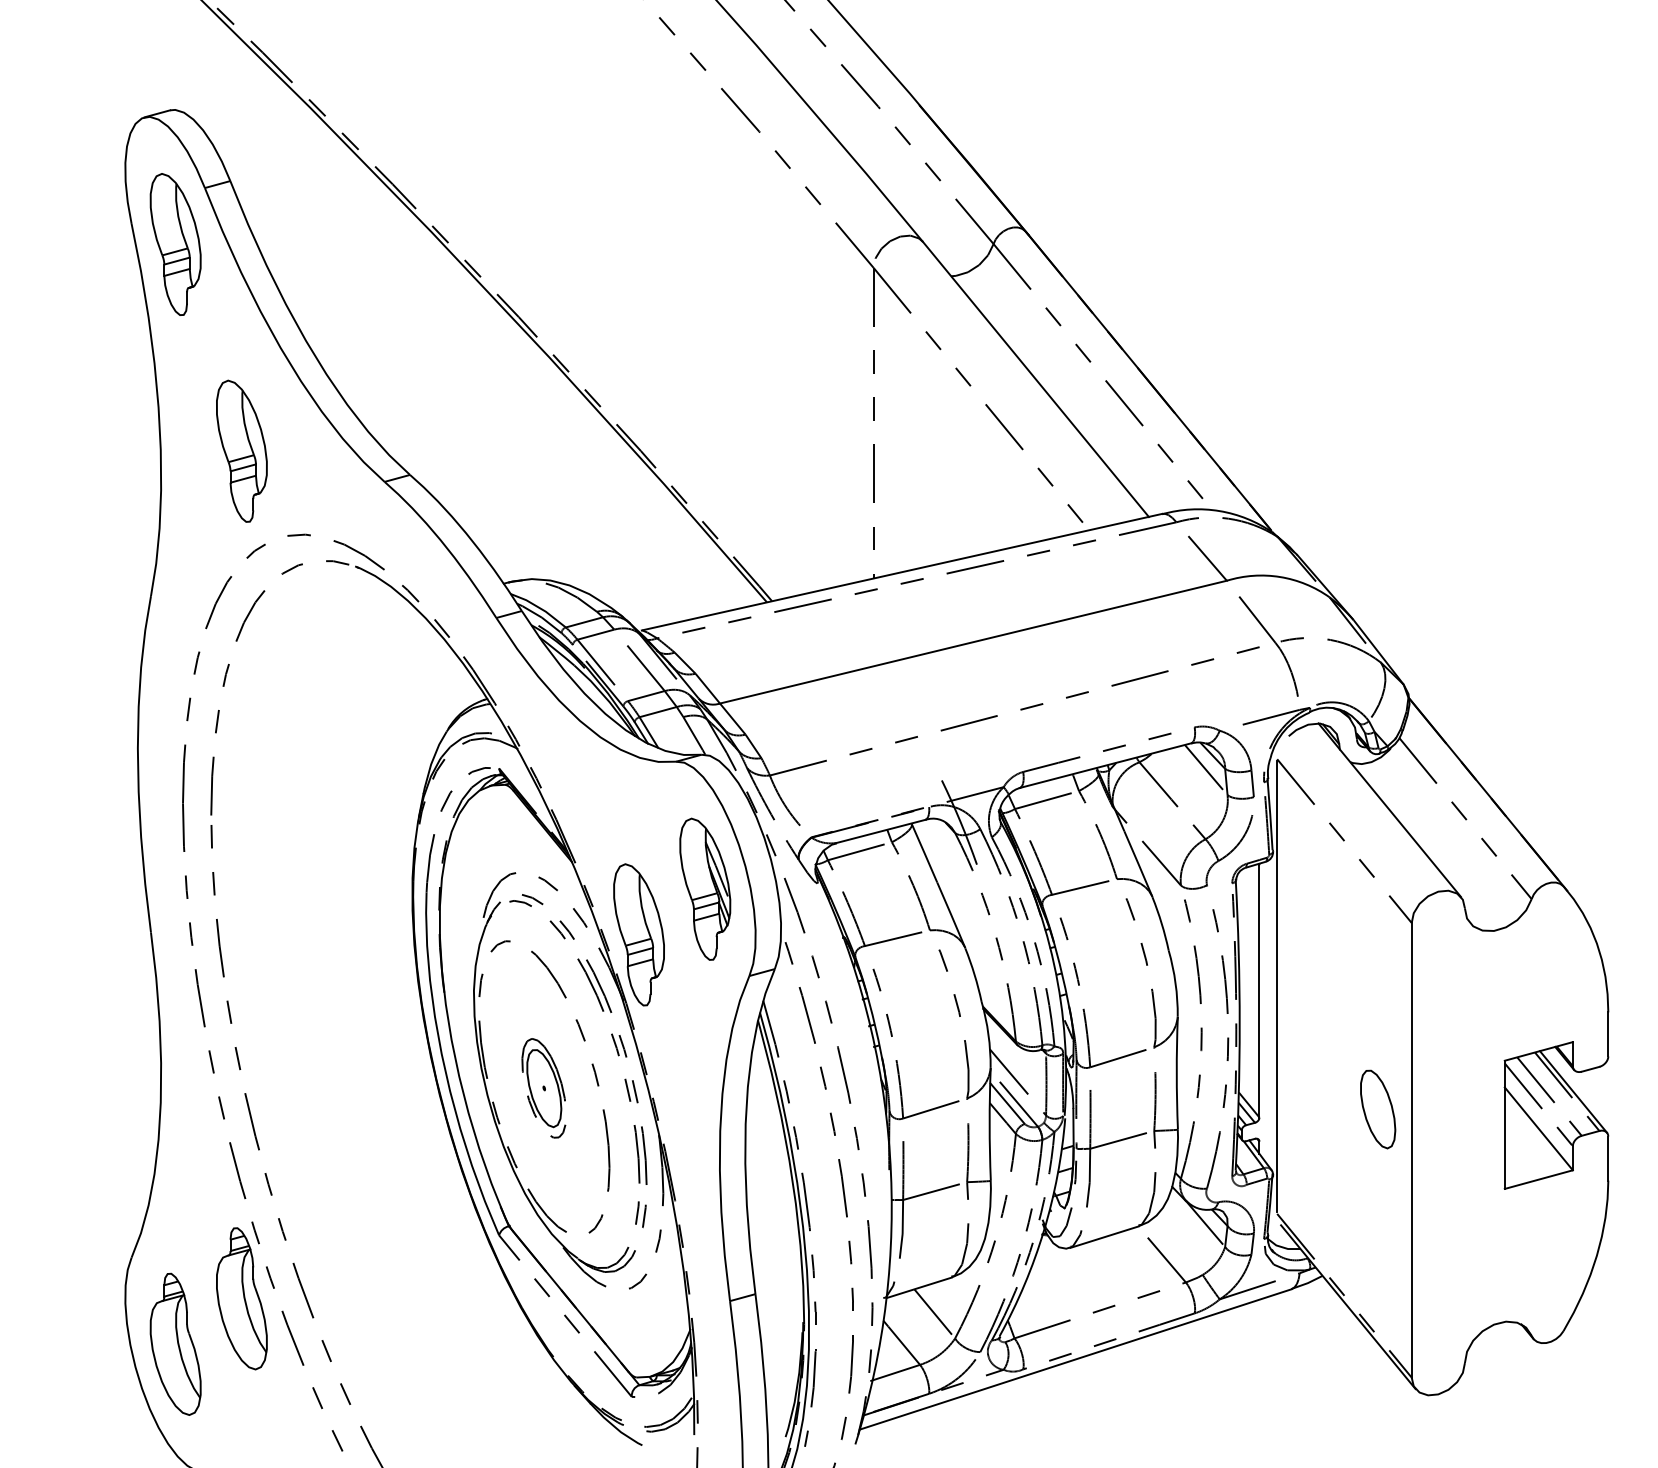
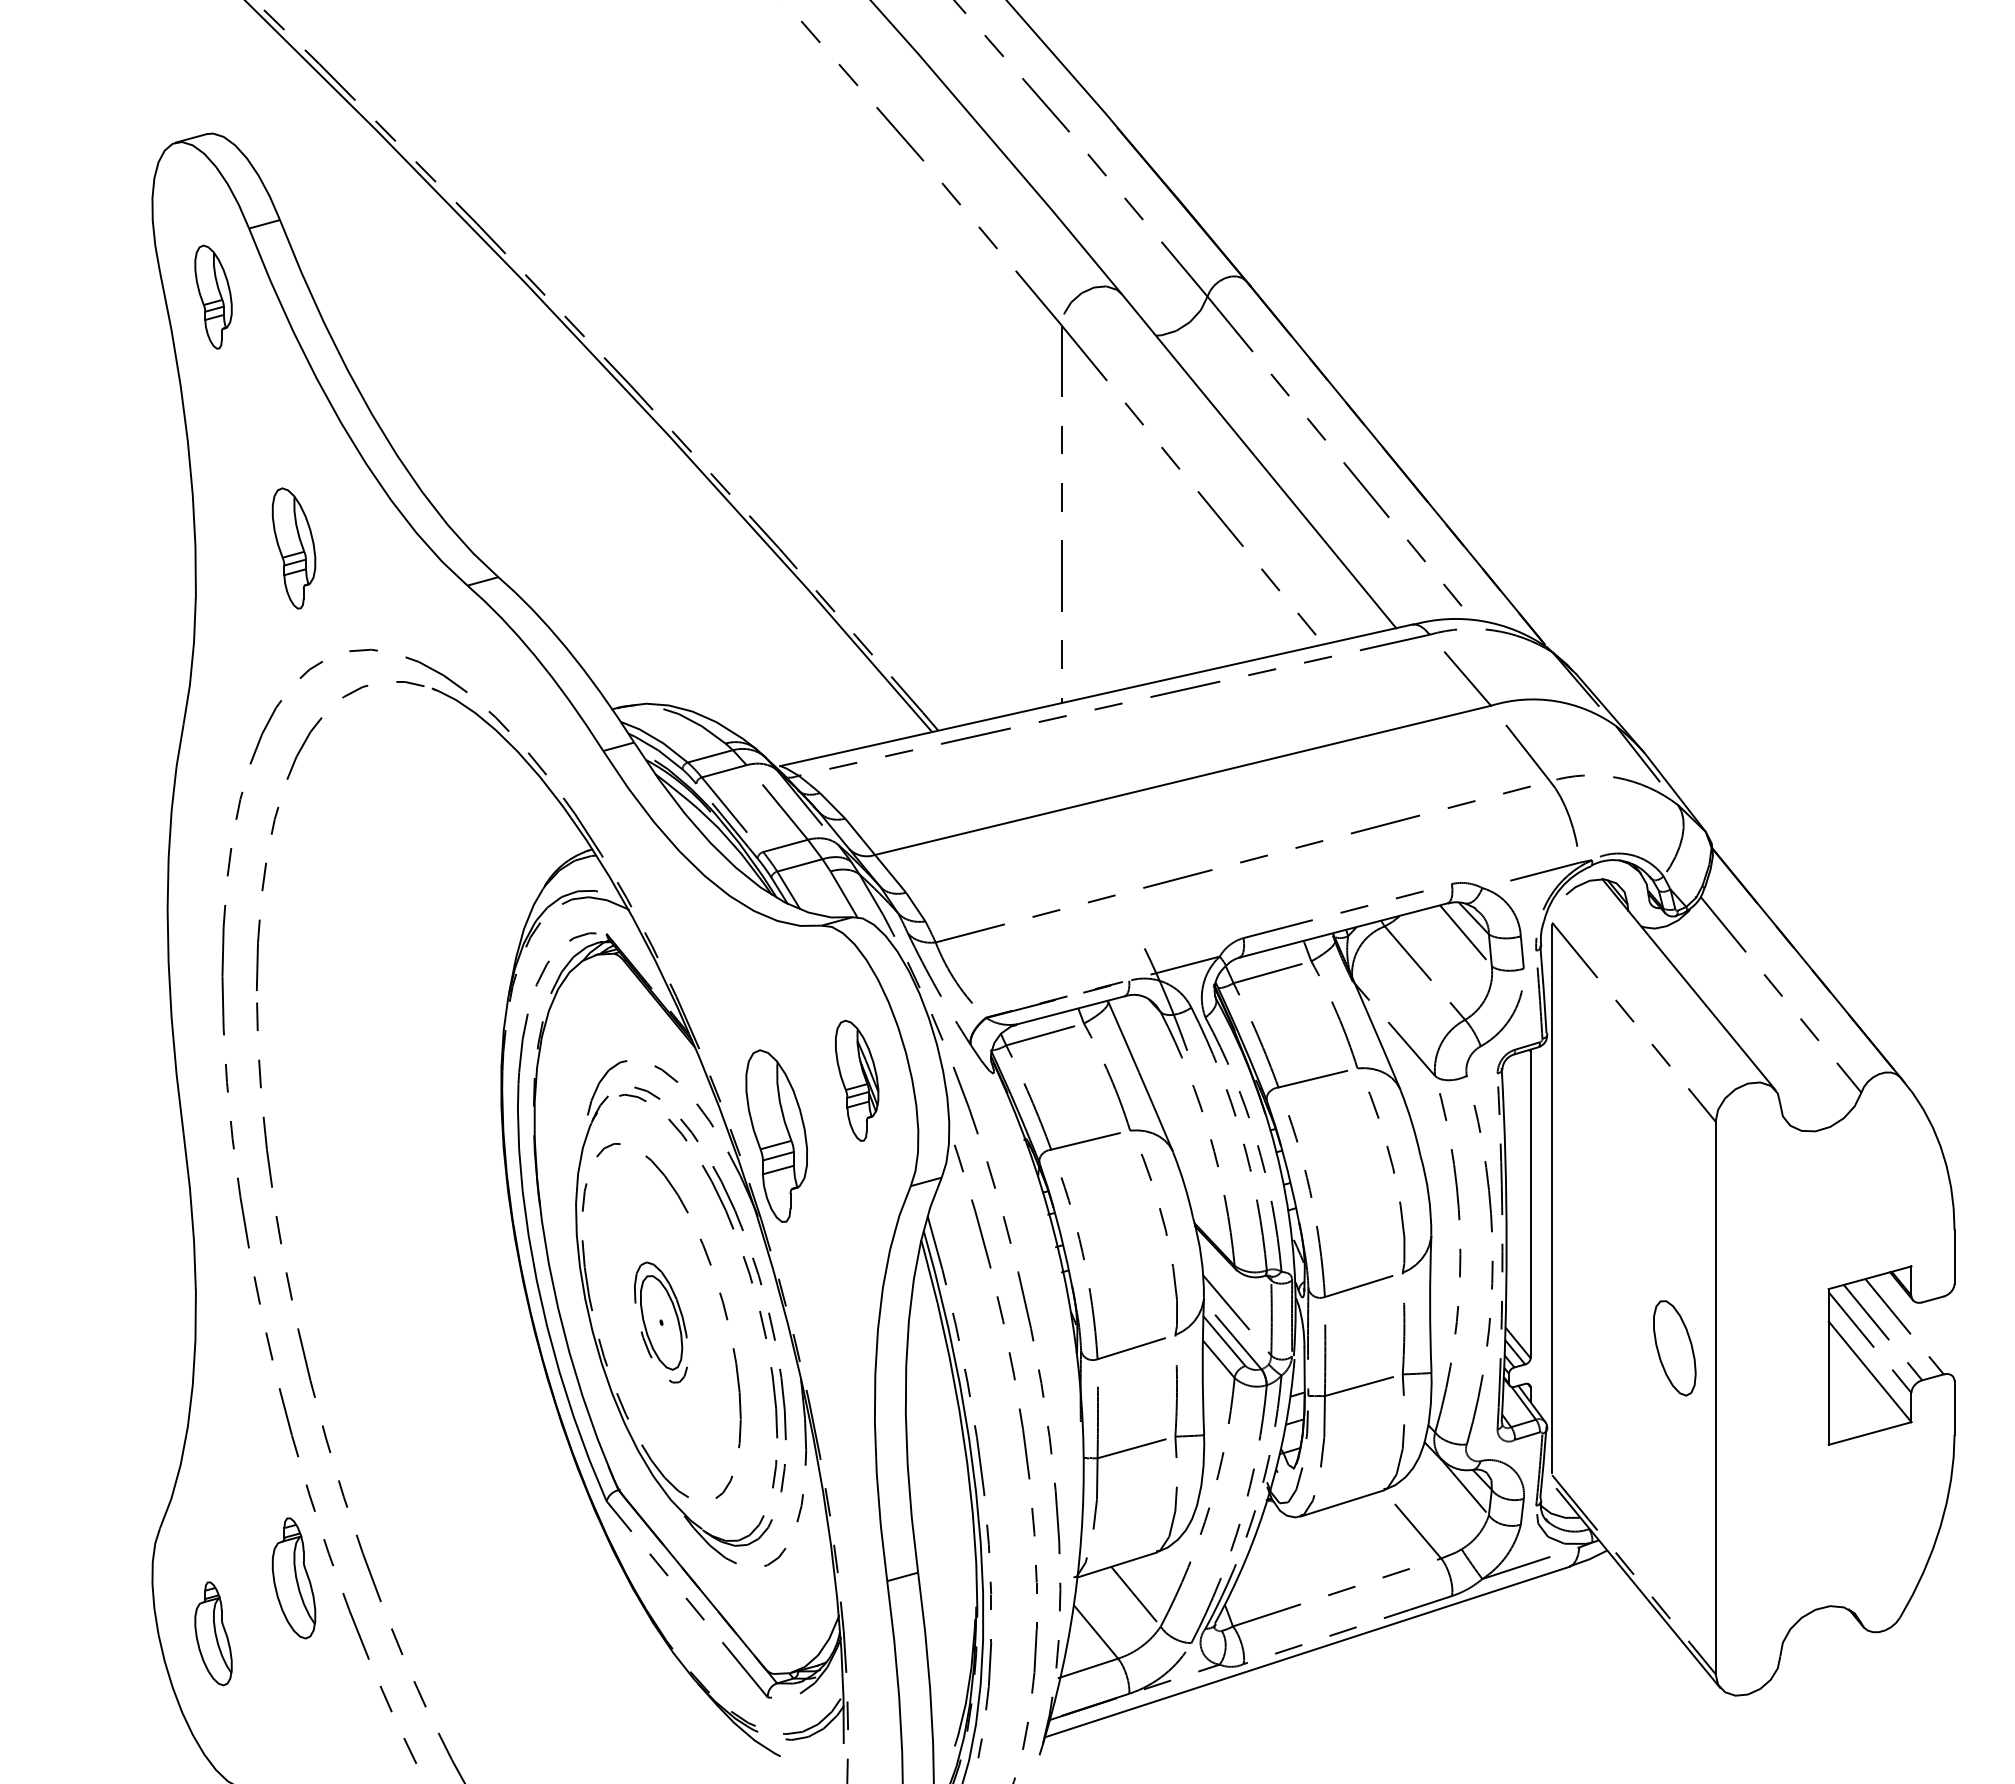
part: (175, 243) -> (213, 296), size x0.6
part: (241, 451) -> (293, 548), size x0.7
part: (704, 889) -> (856, 1080), size x0.7
line: (1572, 1091) -> (1911, 1326), removed
part: (241, 1298) -> (293, 1578), size x0.7
part: (175, 1344) -> (213, 1633), size x0.6

